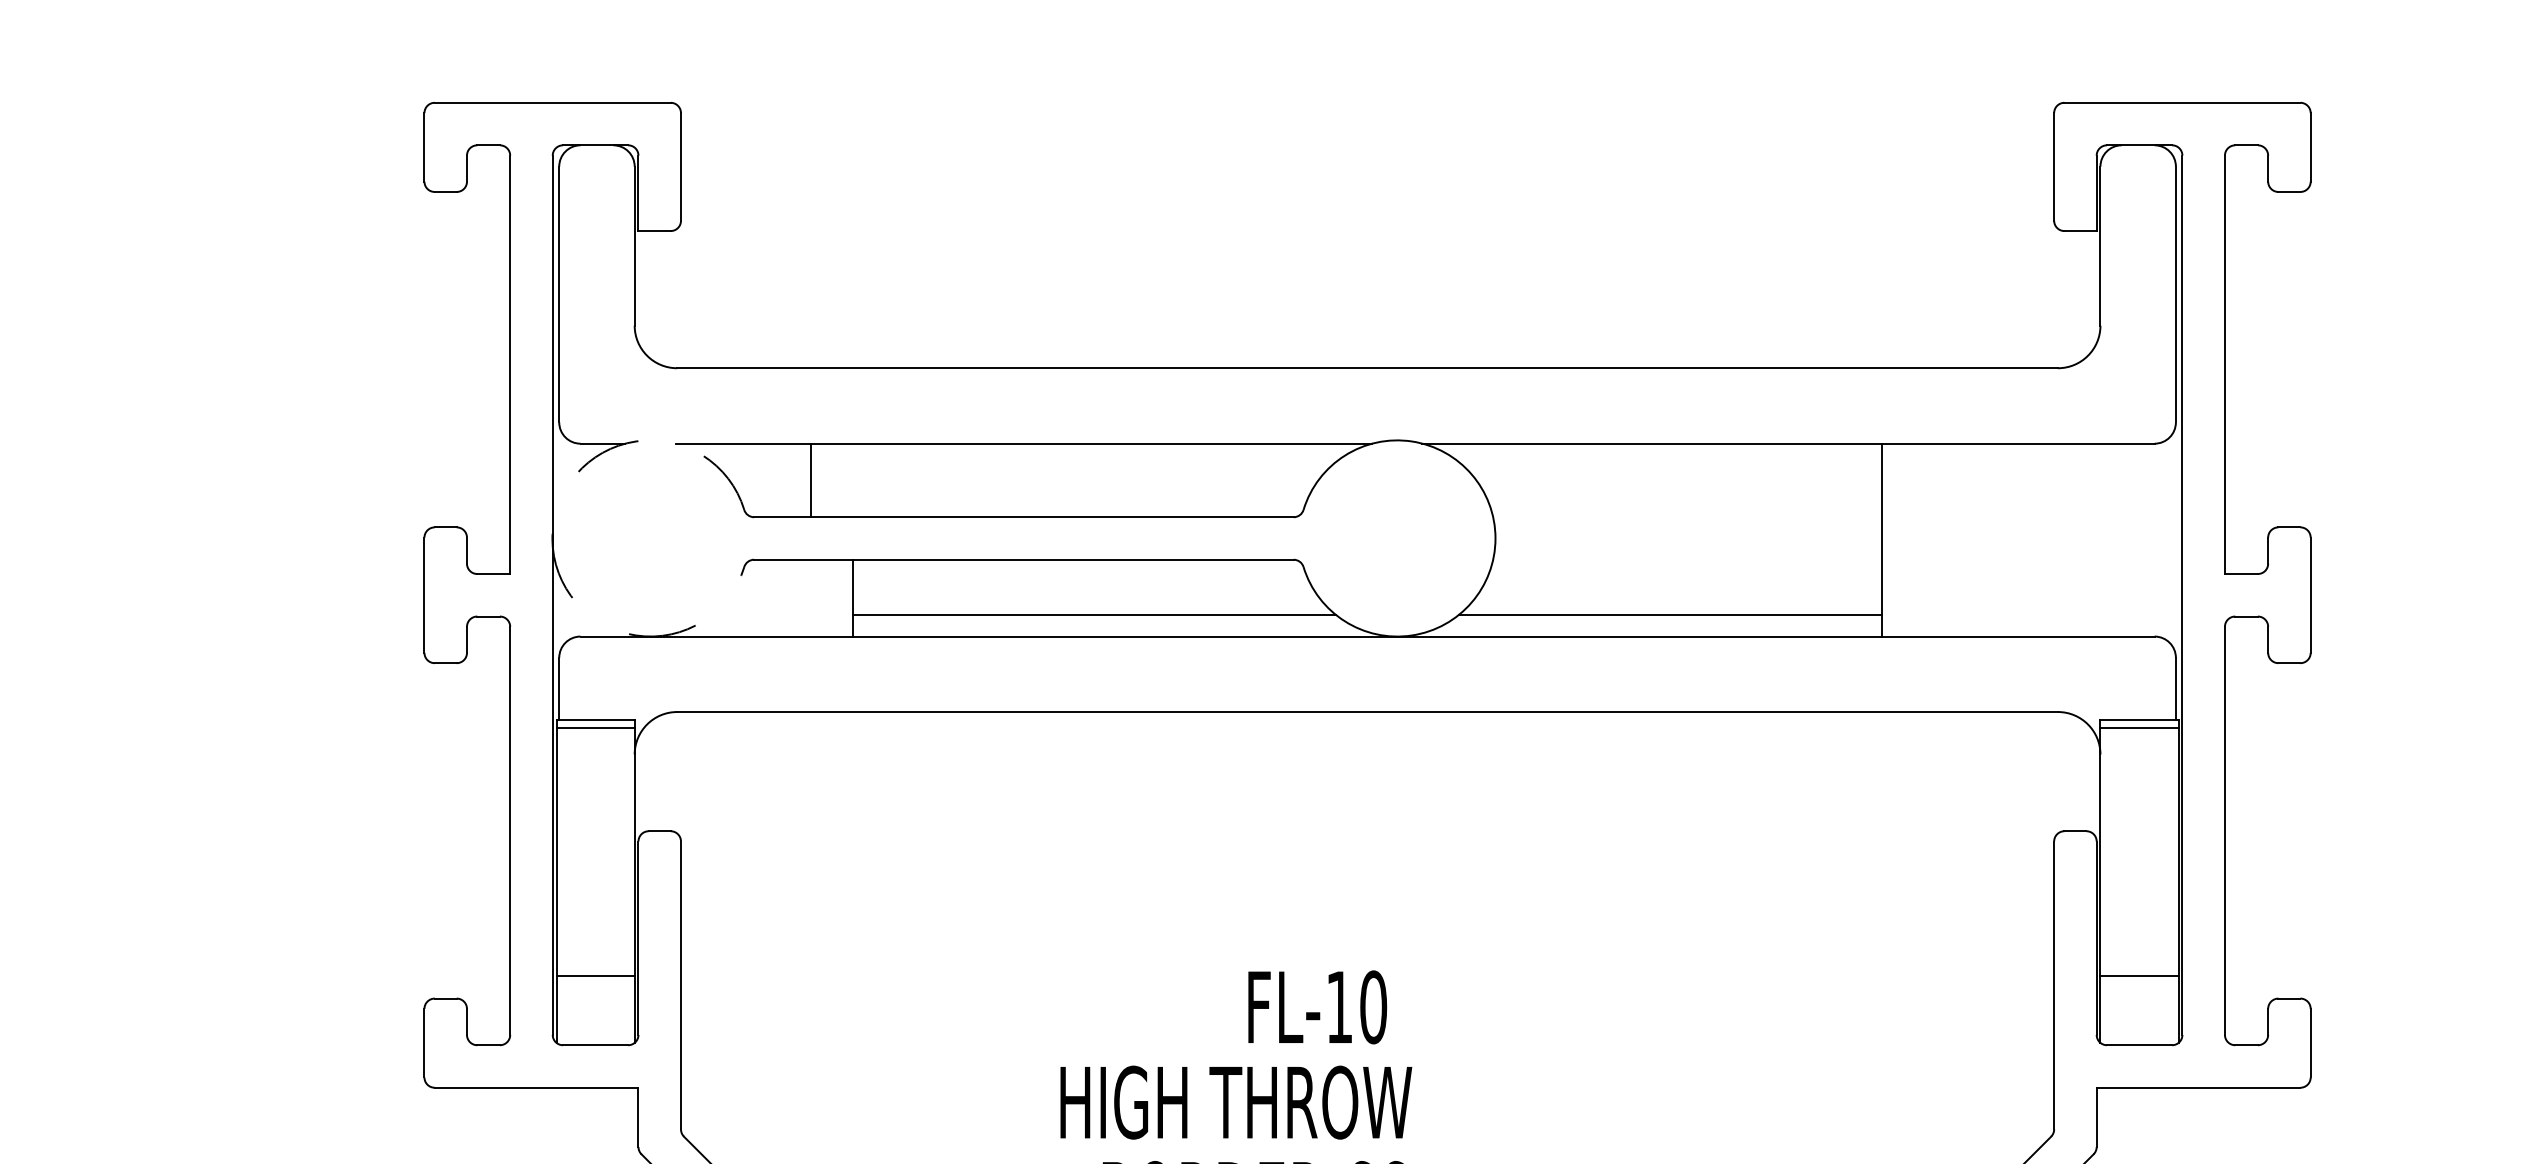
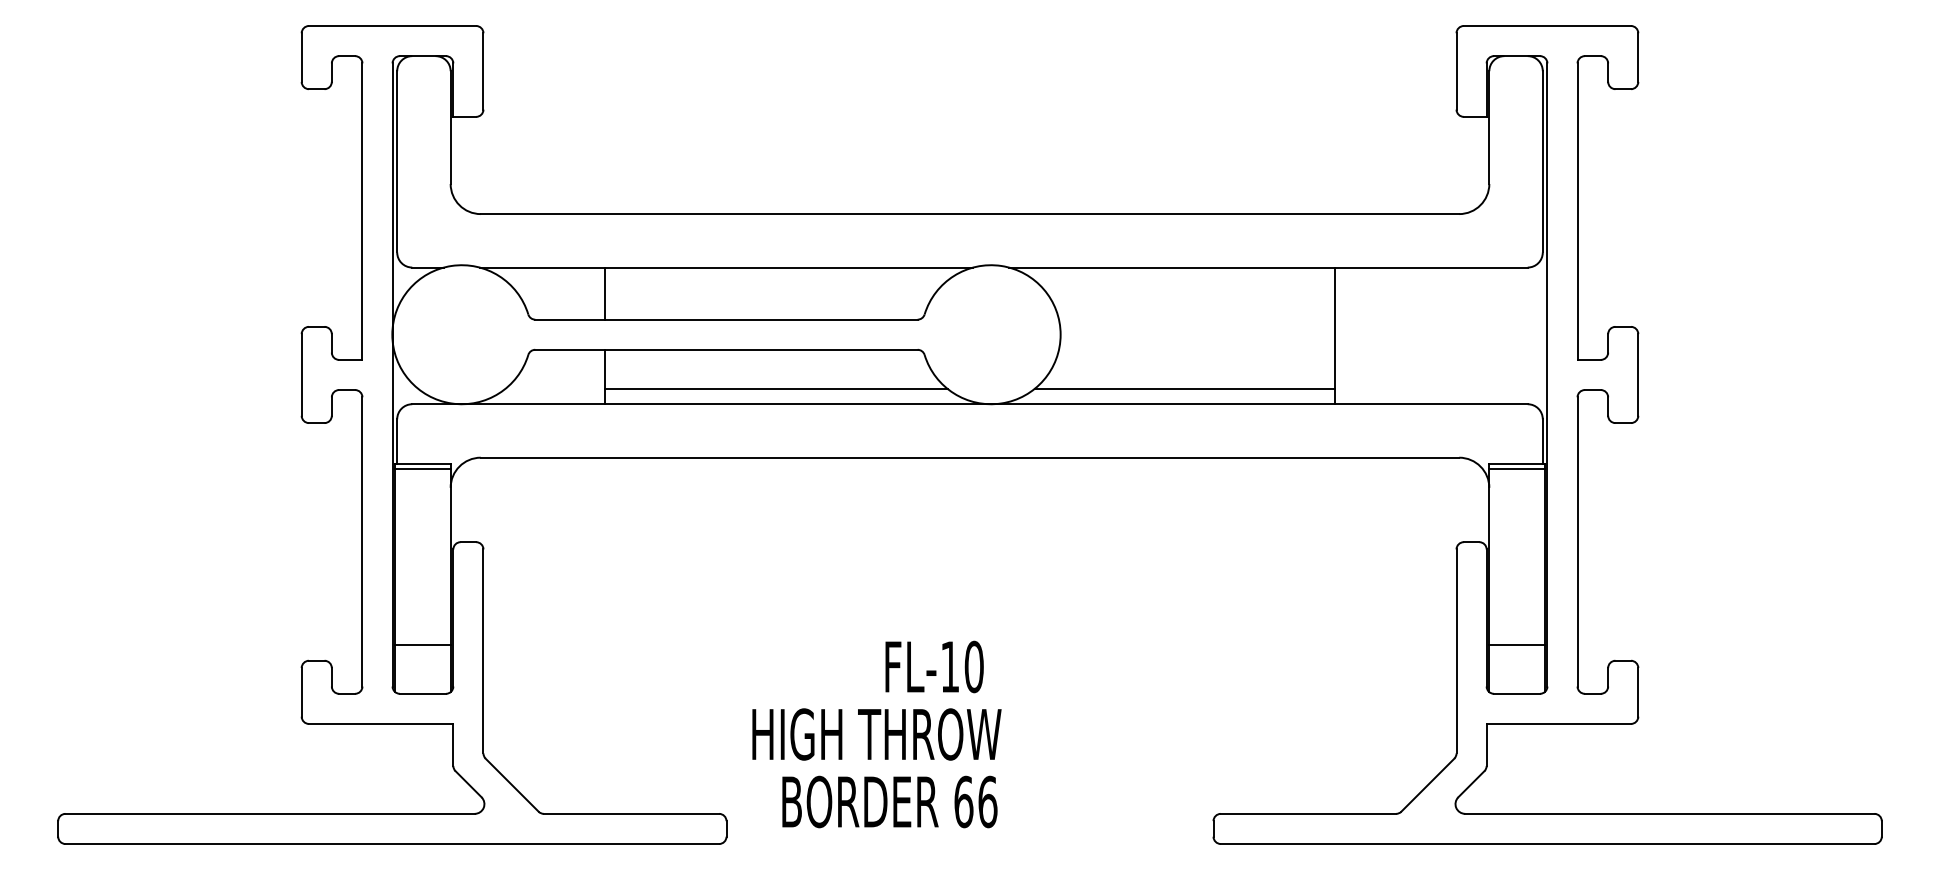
line: (810, 480) -> (605, 293), moved
arc: (552, 538) -> (392, 334), dashed -> solid

